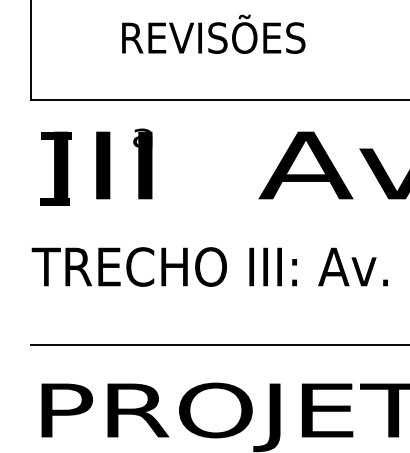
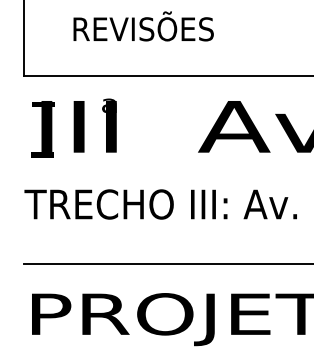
text: (213, 34) -> (143, 26), moved

